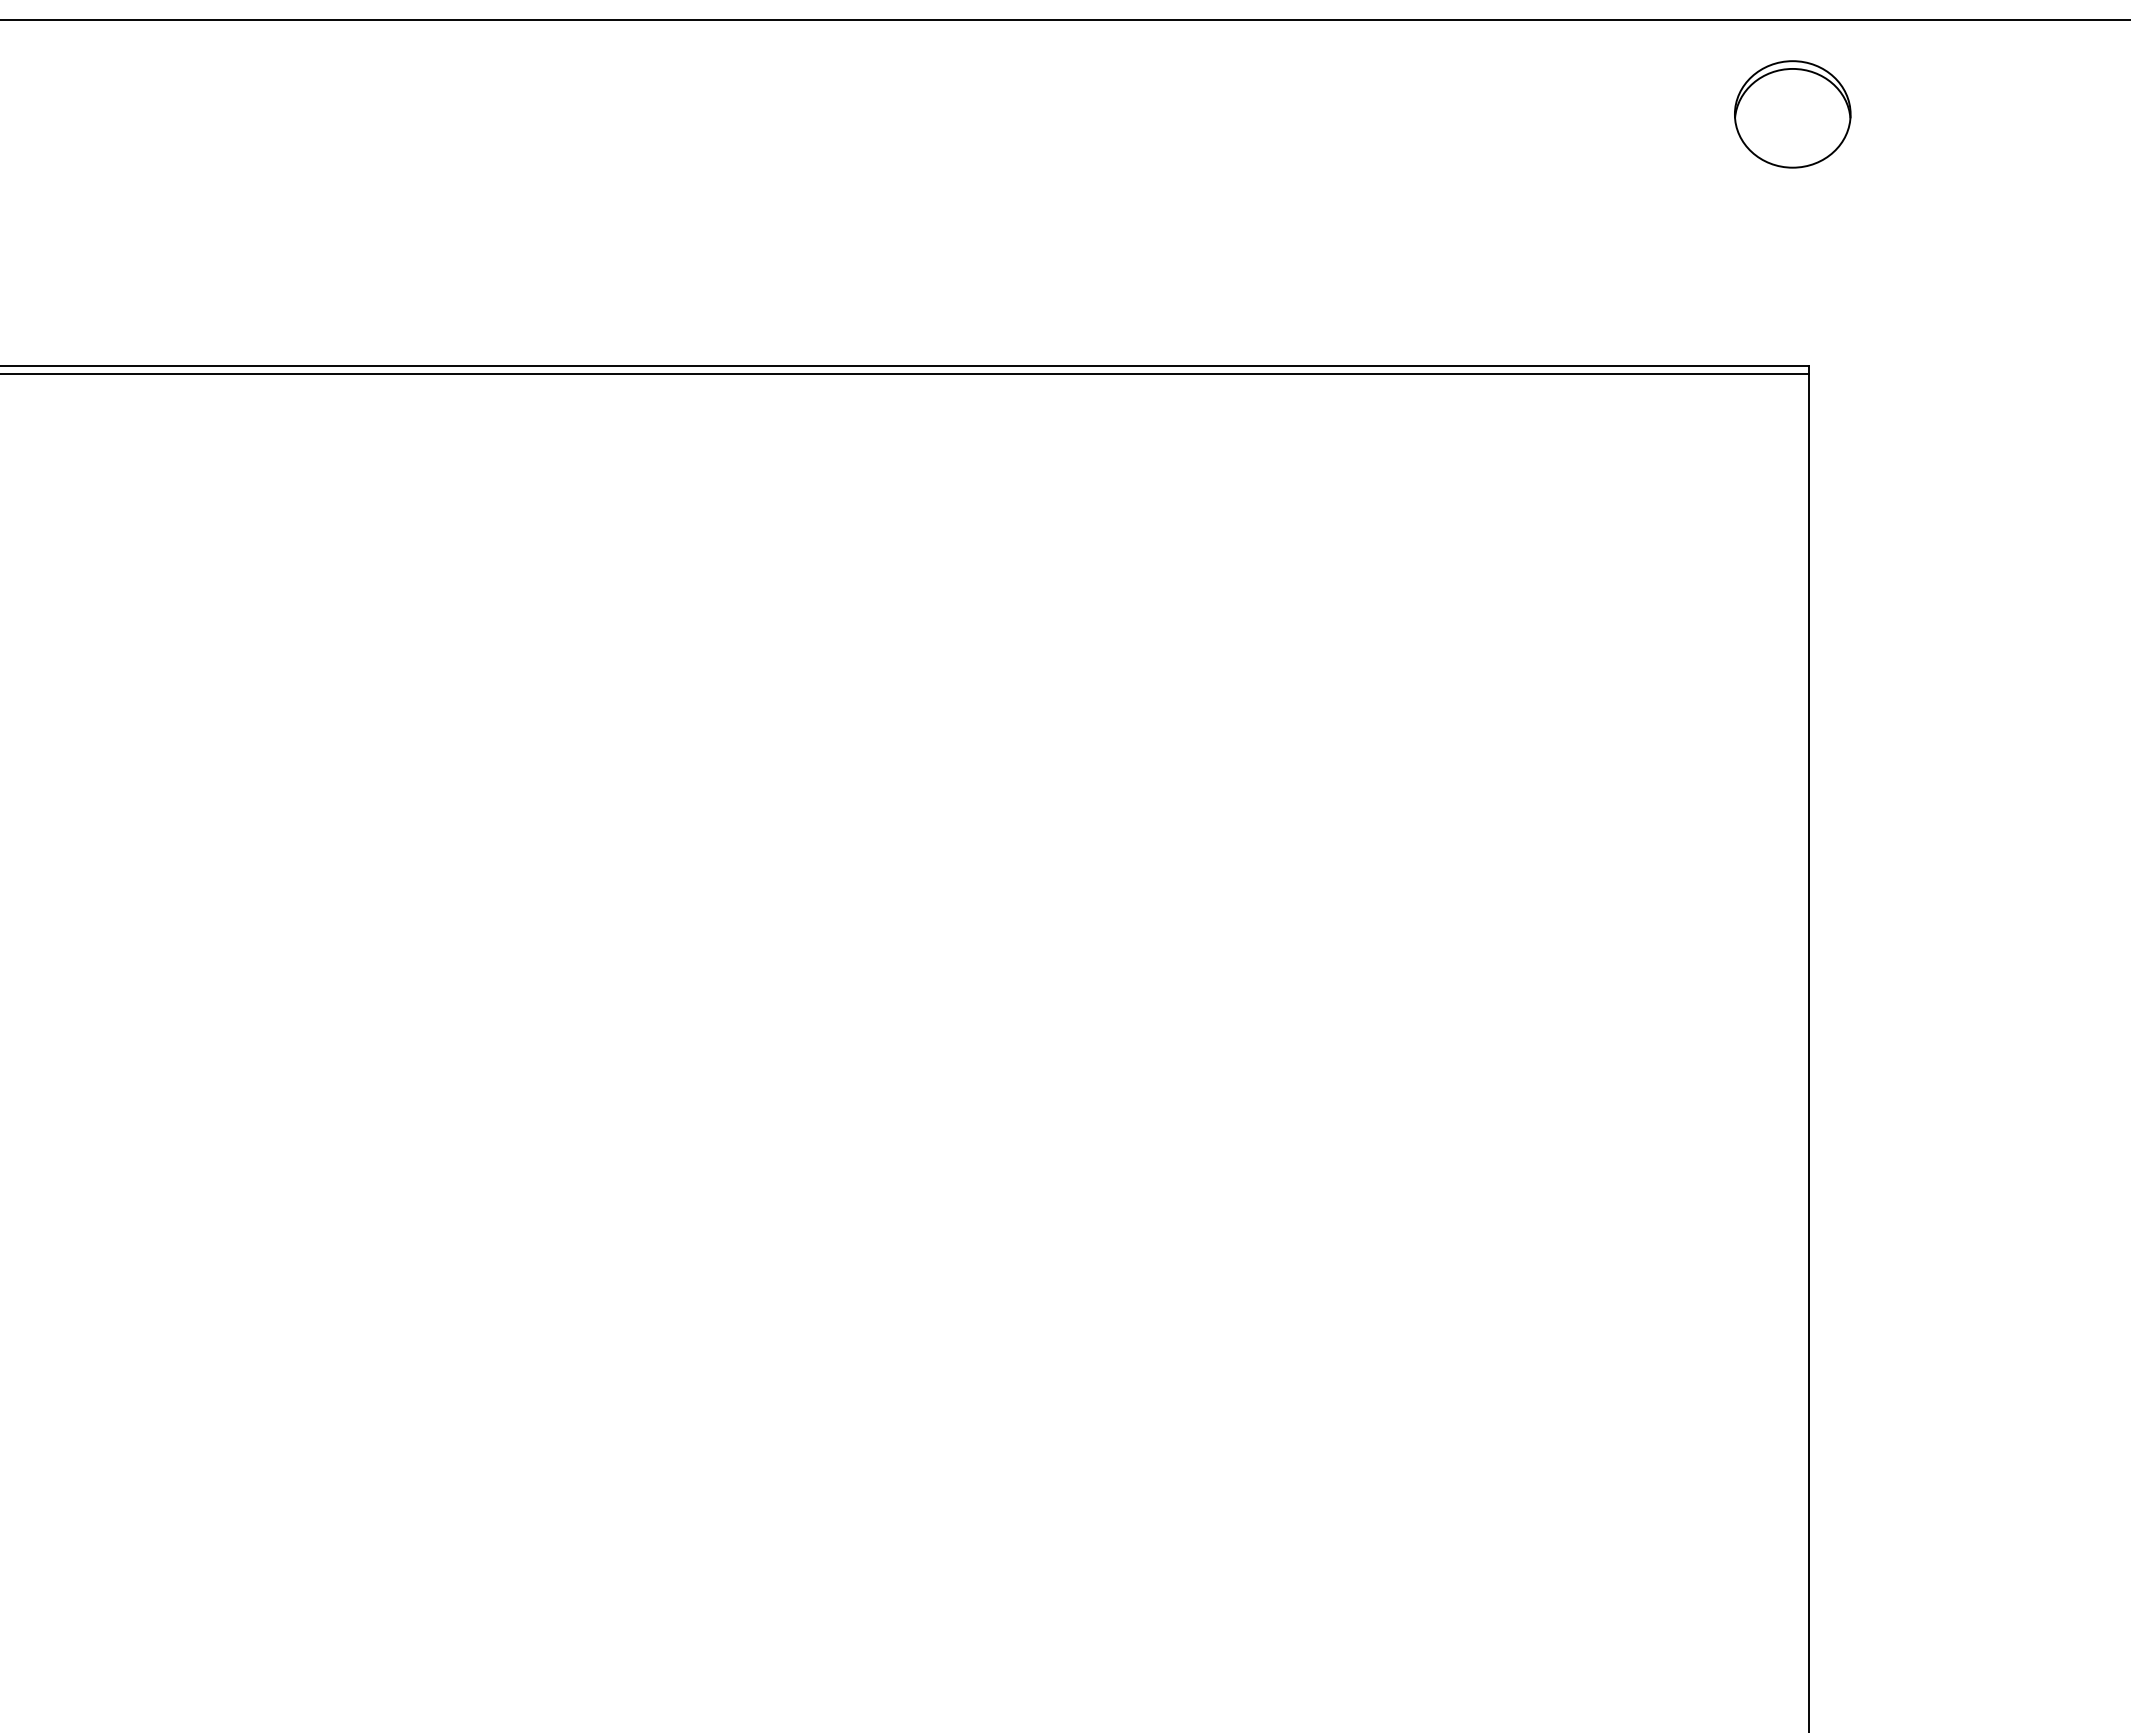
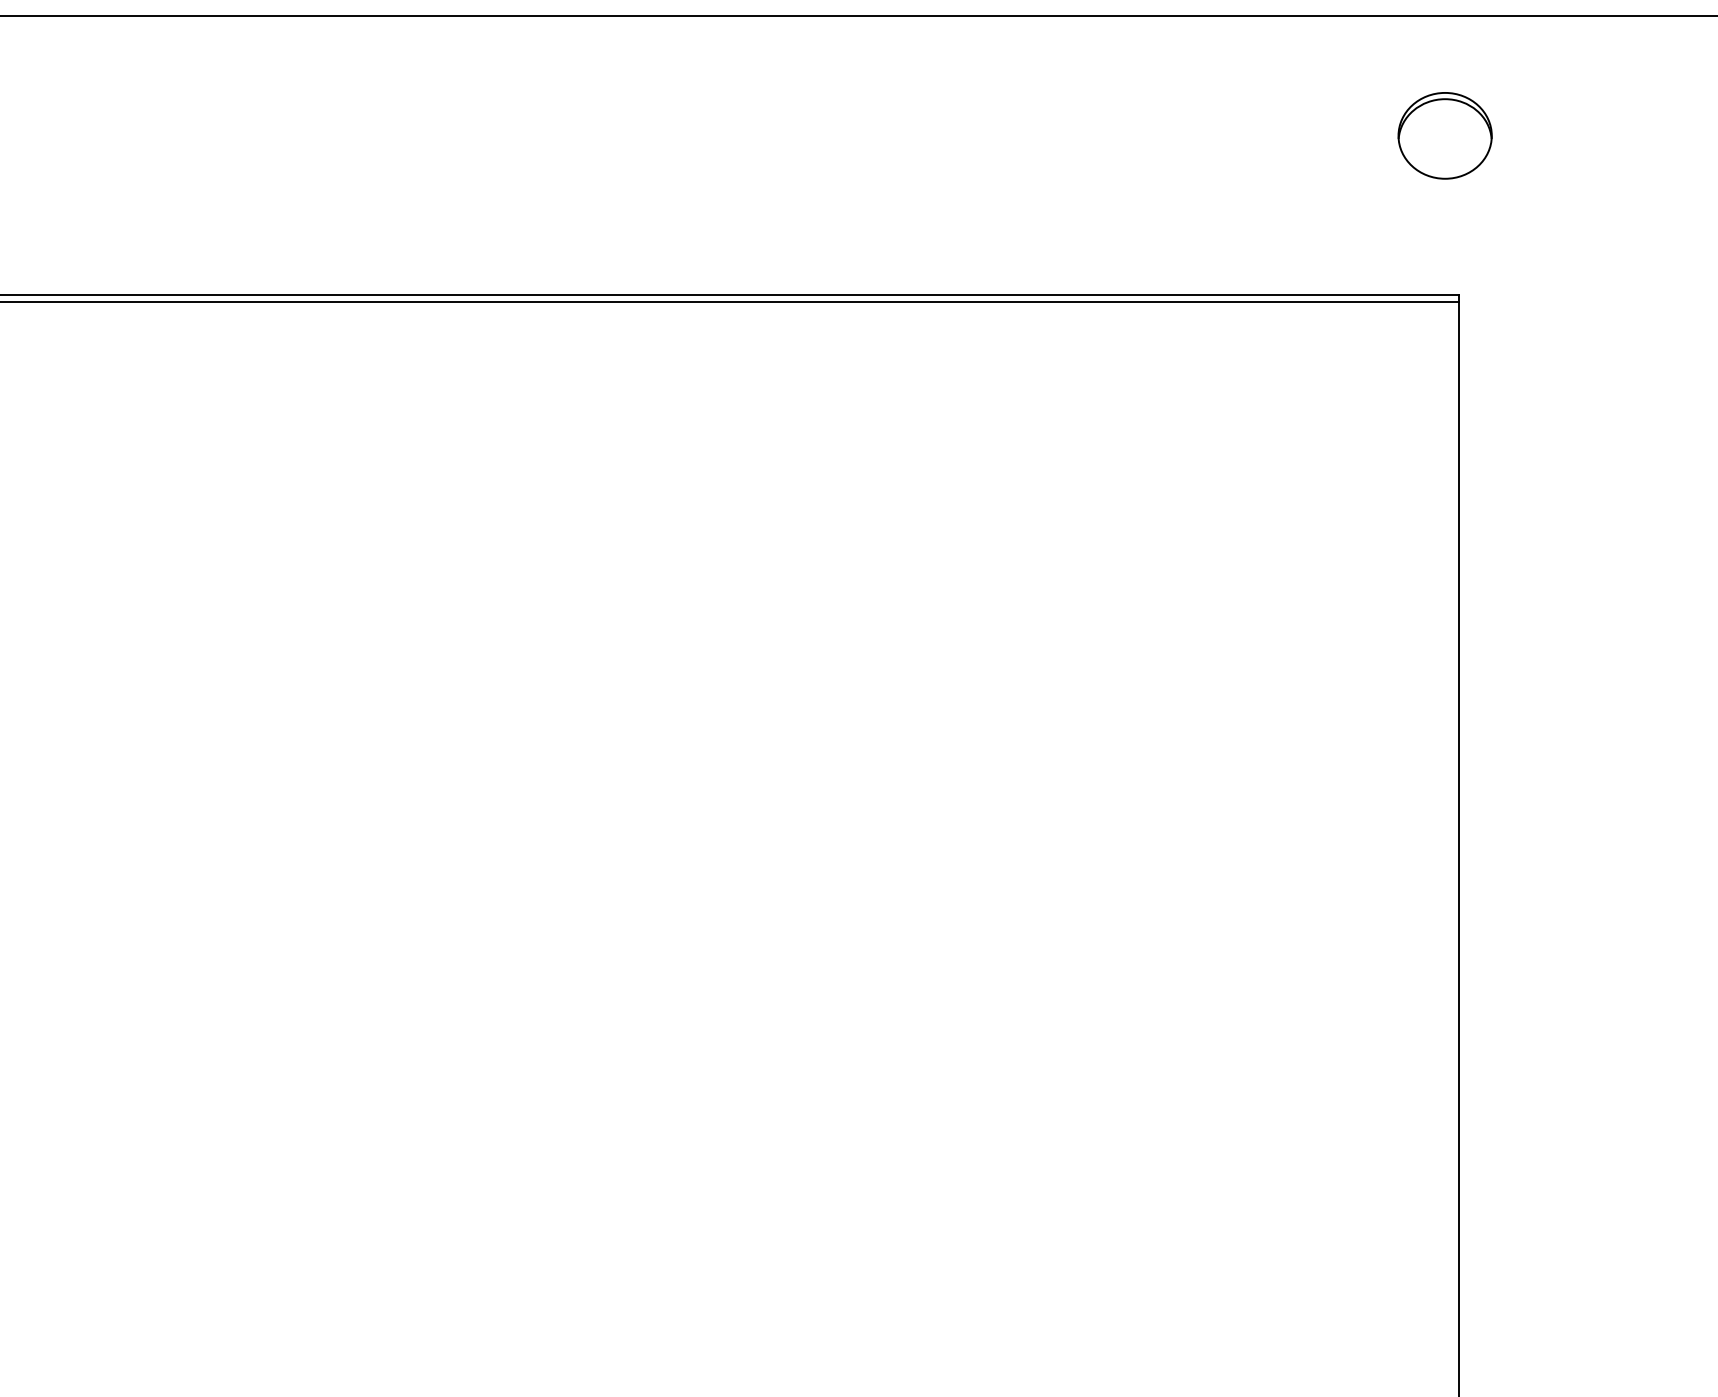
part: (1792, 114) -> (1444, 135), moved

